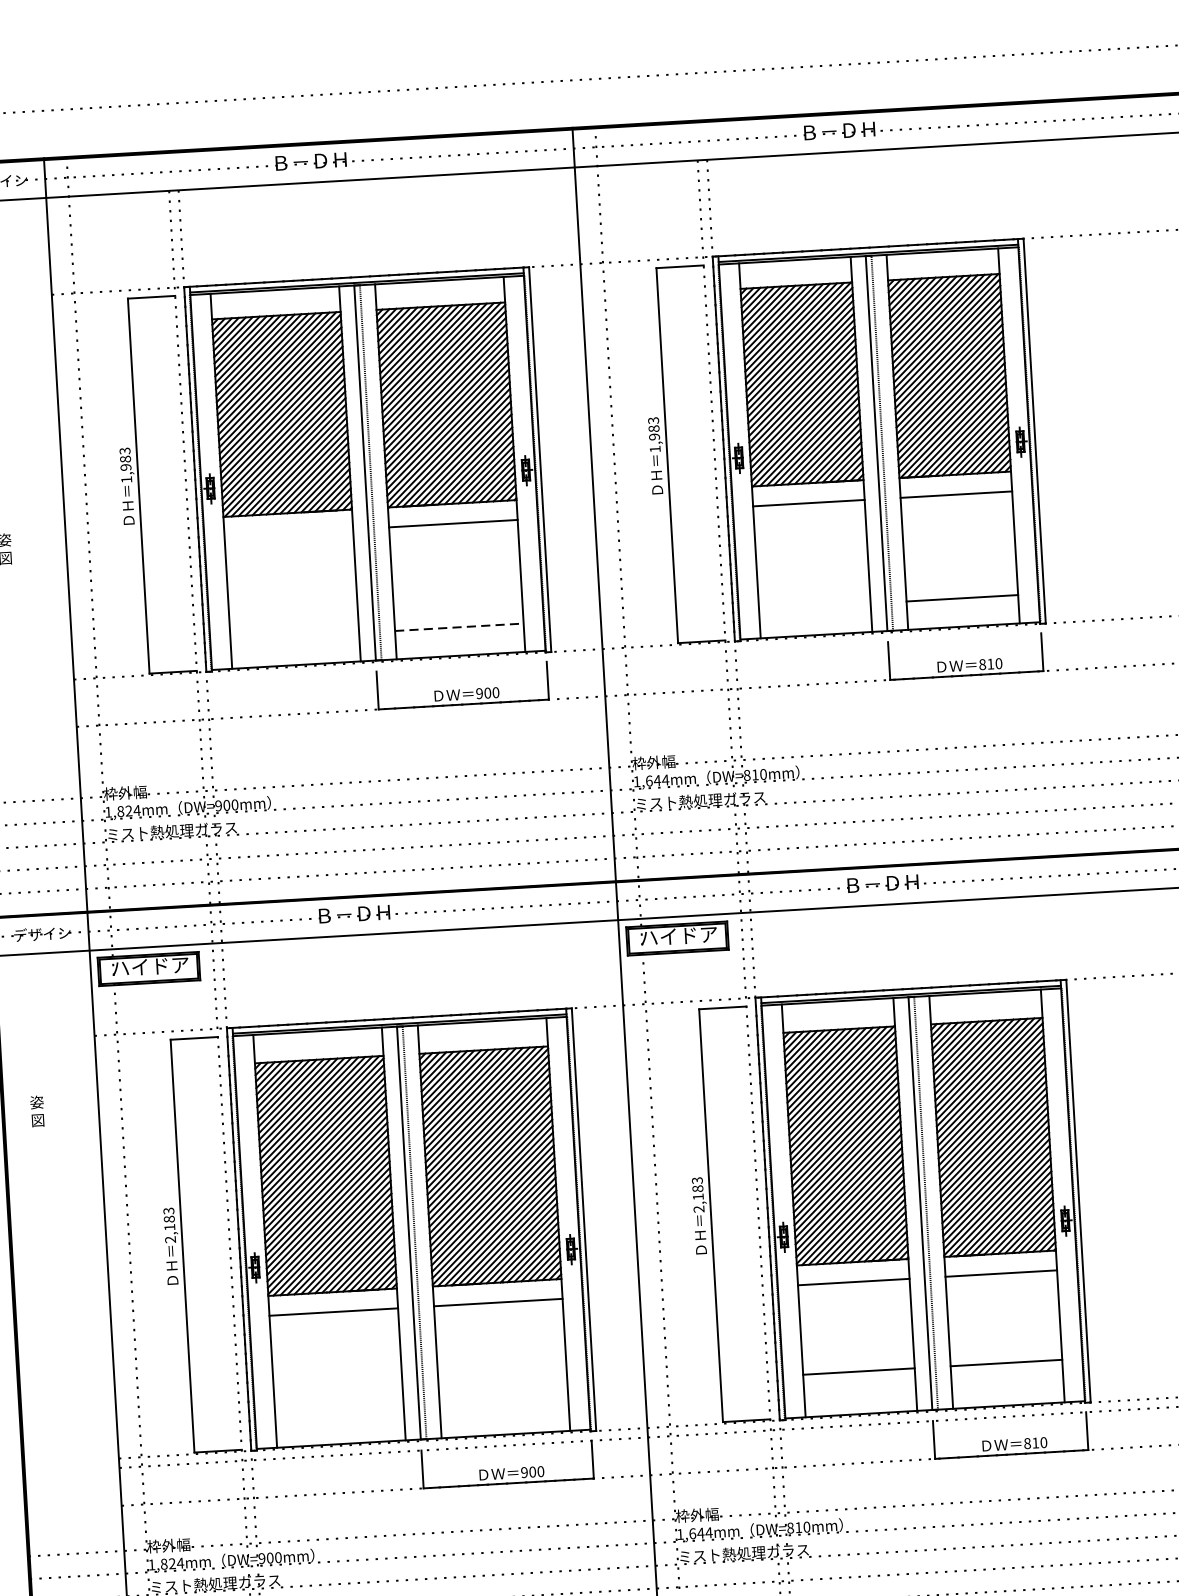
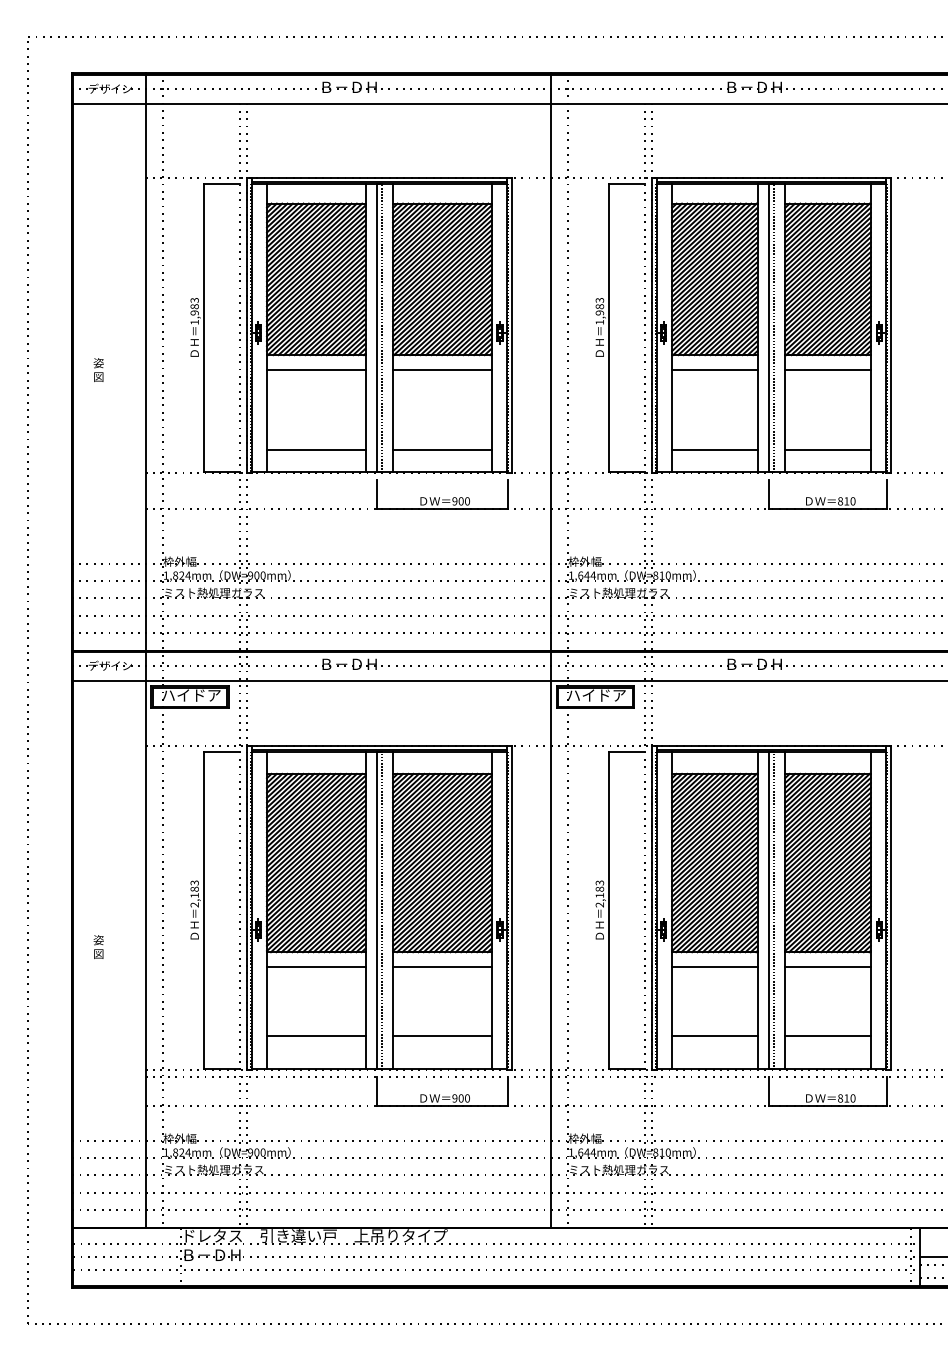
line: (289, 533) -> (316, 370), added
line: (814, 606) -> (714, 449), added
line: (459, 626) -> (442, 449), dashed -> solid
line: (295, 636) -> (316, 449), added
text: (37, 1110) -> (98, 946), moved
line: (503, 1392) -> (442, 1036), added
line: (339, 1402) -> (316, 1036), added

